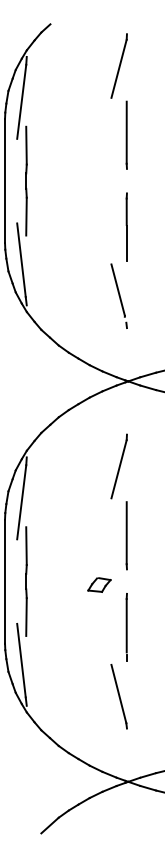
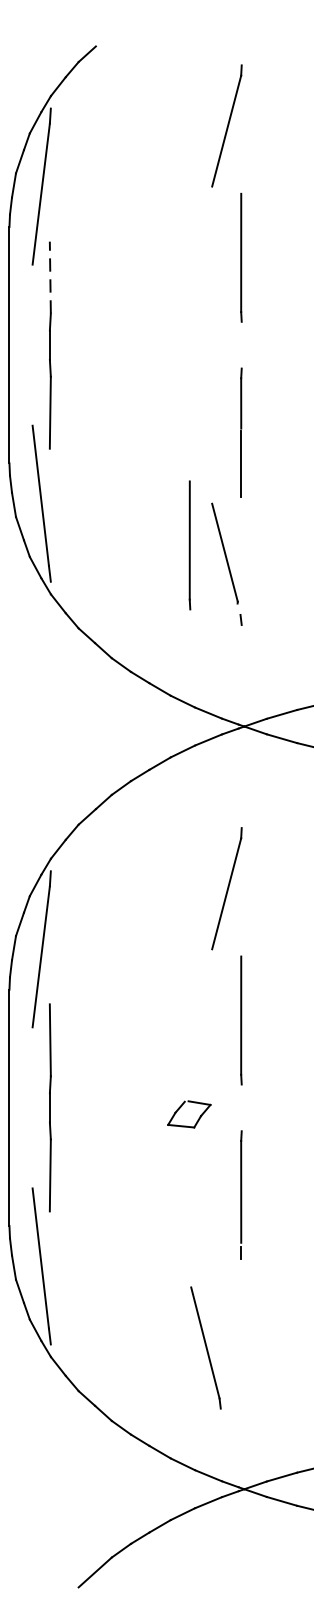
line: (26, 145) -> (50, 277), solid -> dashed
line: (99, 285) -> (189, 543), added
line: (118, 696) -> (204, 1347), moved

